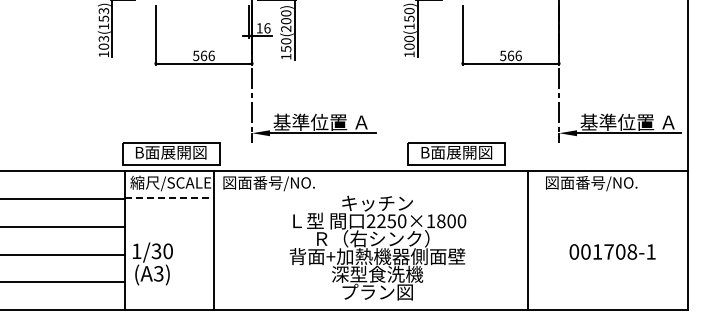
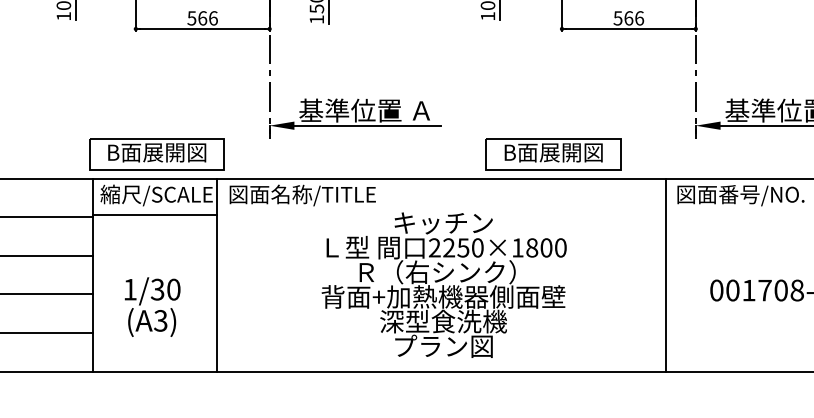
text: (290, 182) -> (322, 194), 図面番号/NO. -> 図面名称/TITLE
line: (169, 197) -> (154, 214), dashed -> solid
line: (527, 240) -> (665, 274), moved
text: (152, 263) -> (152, 306), moved

